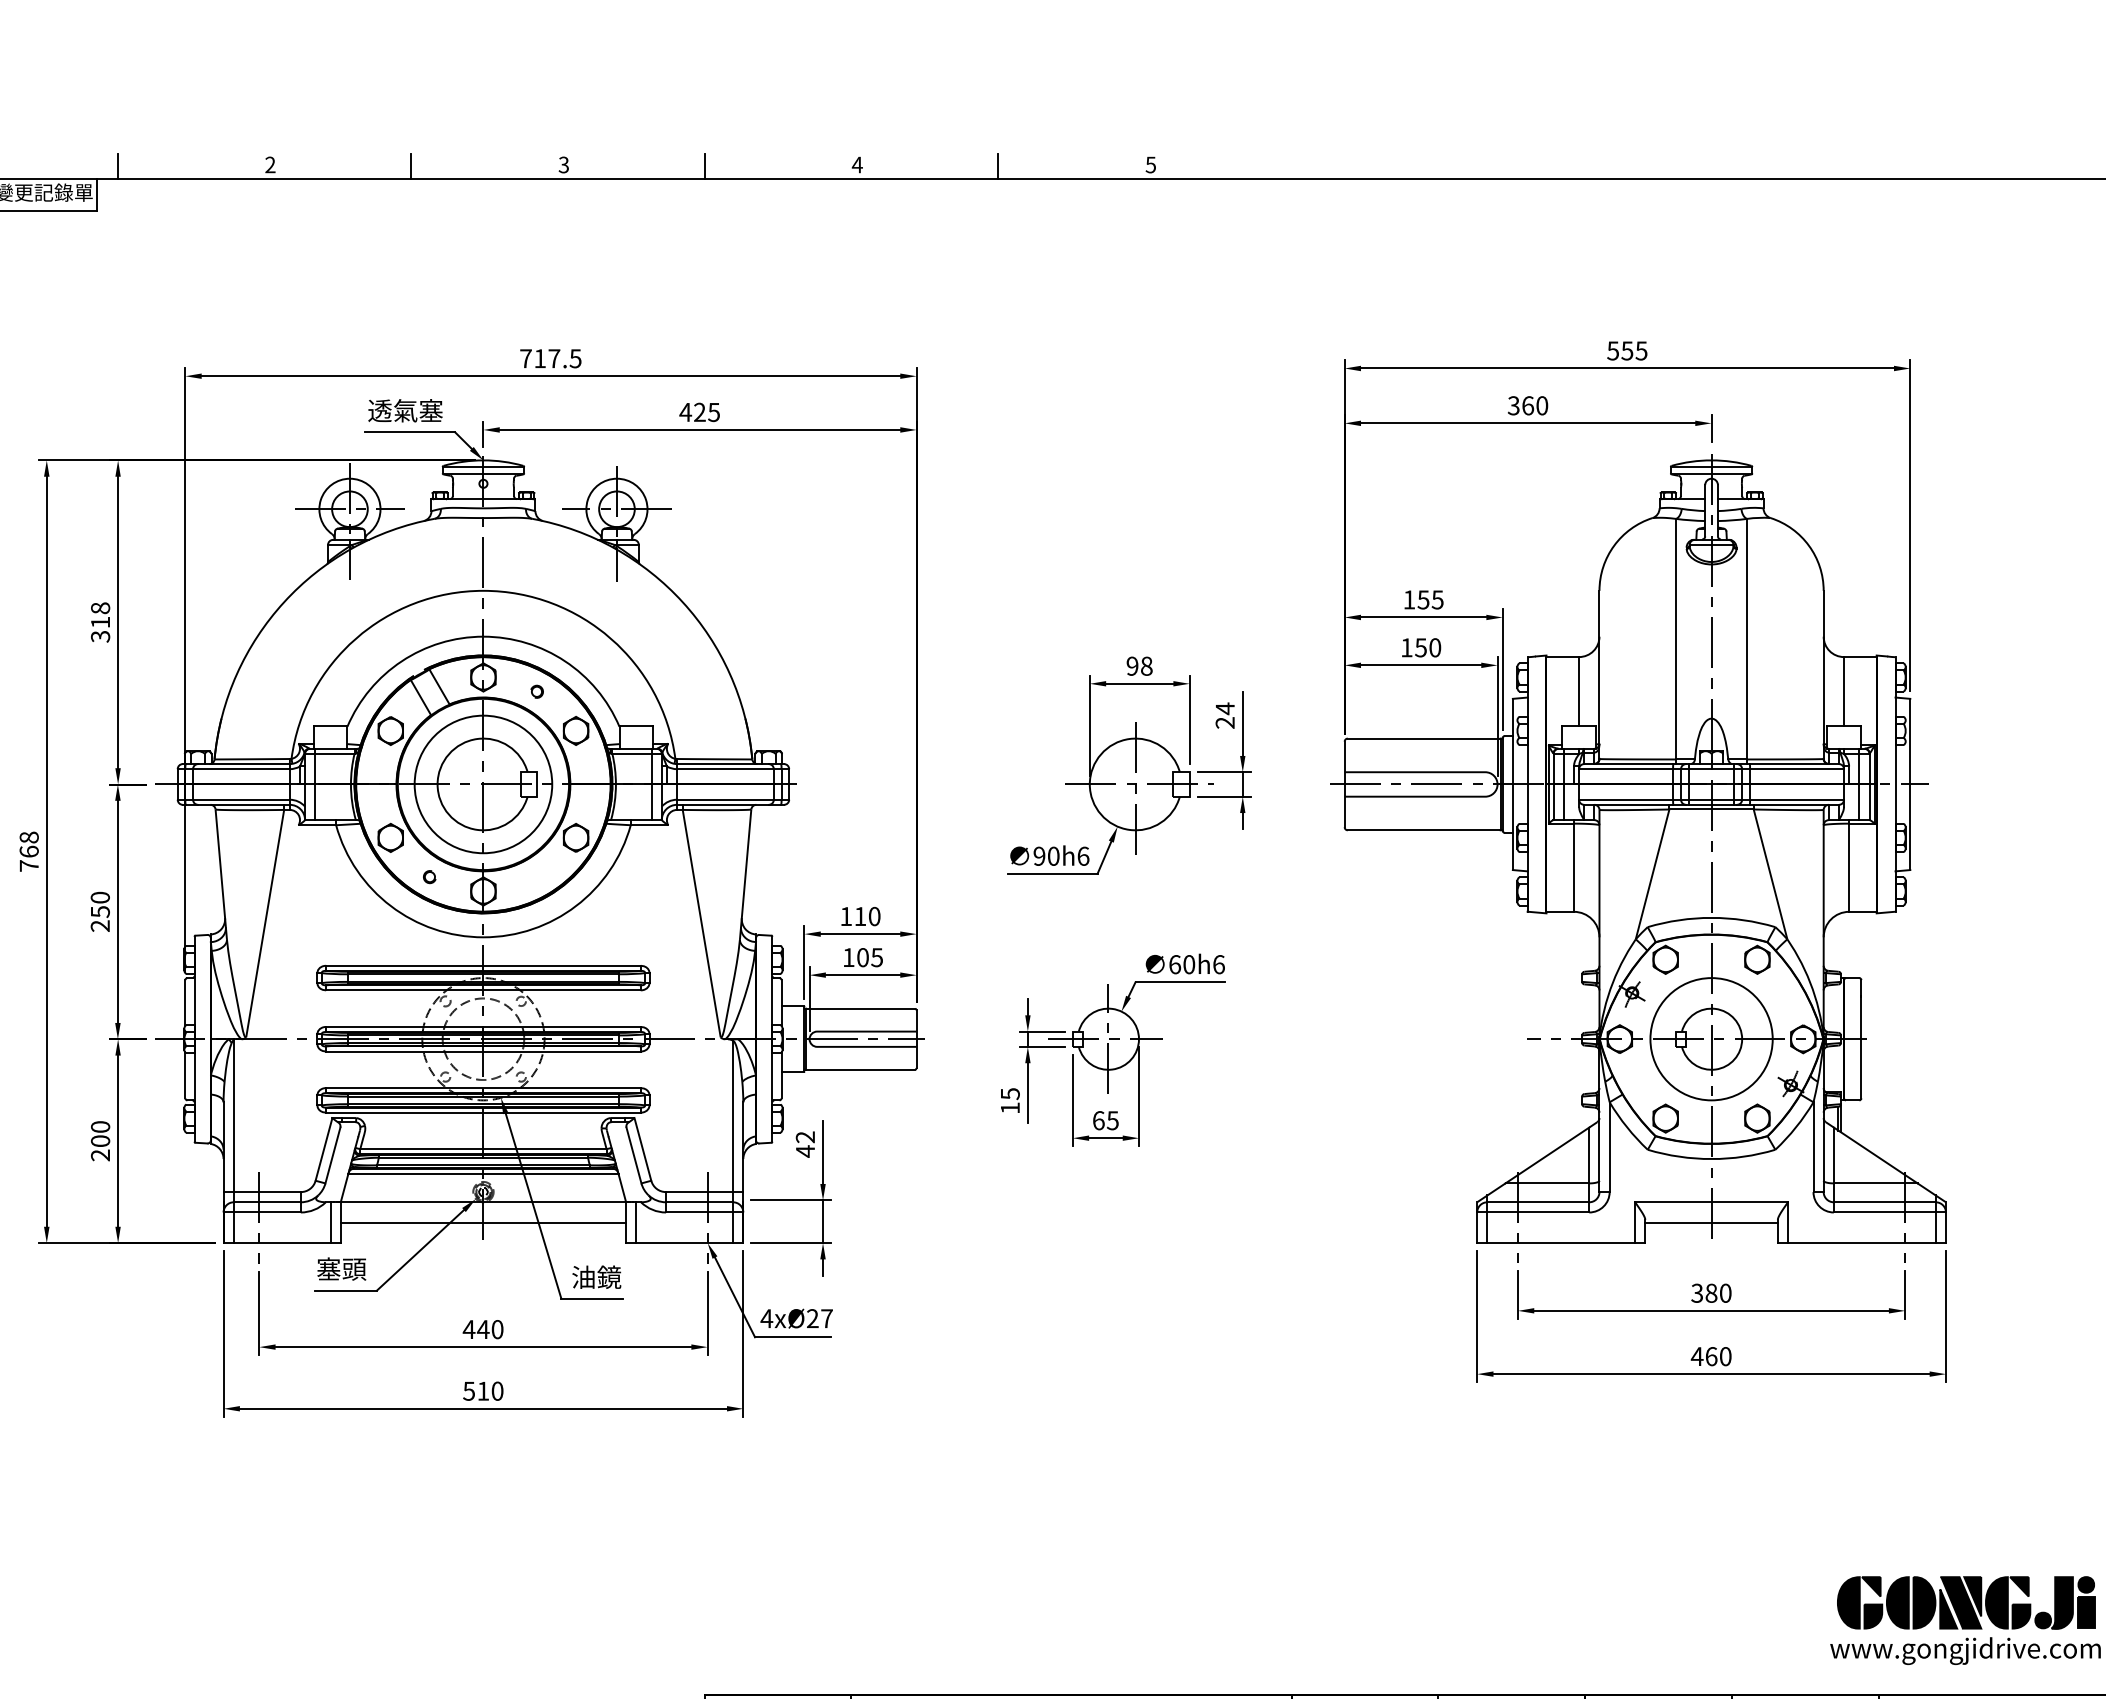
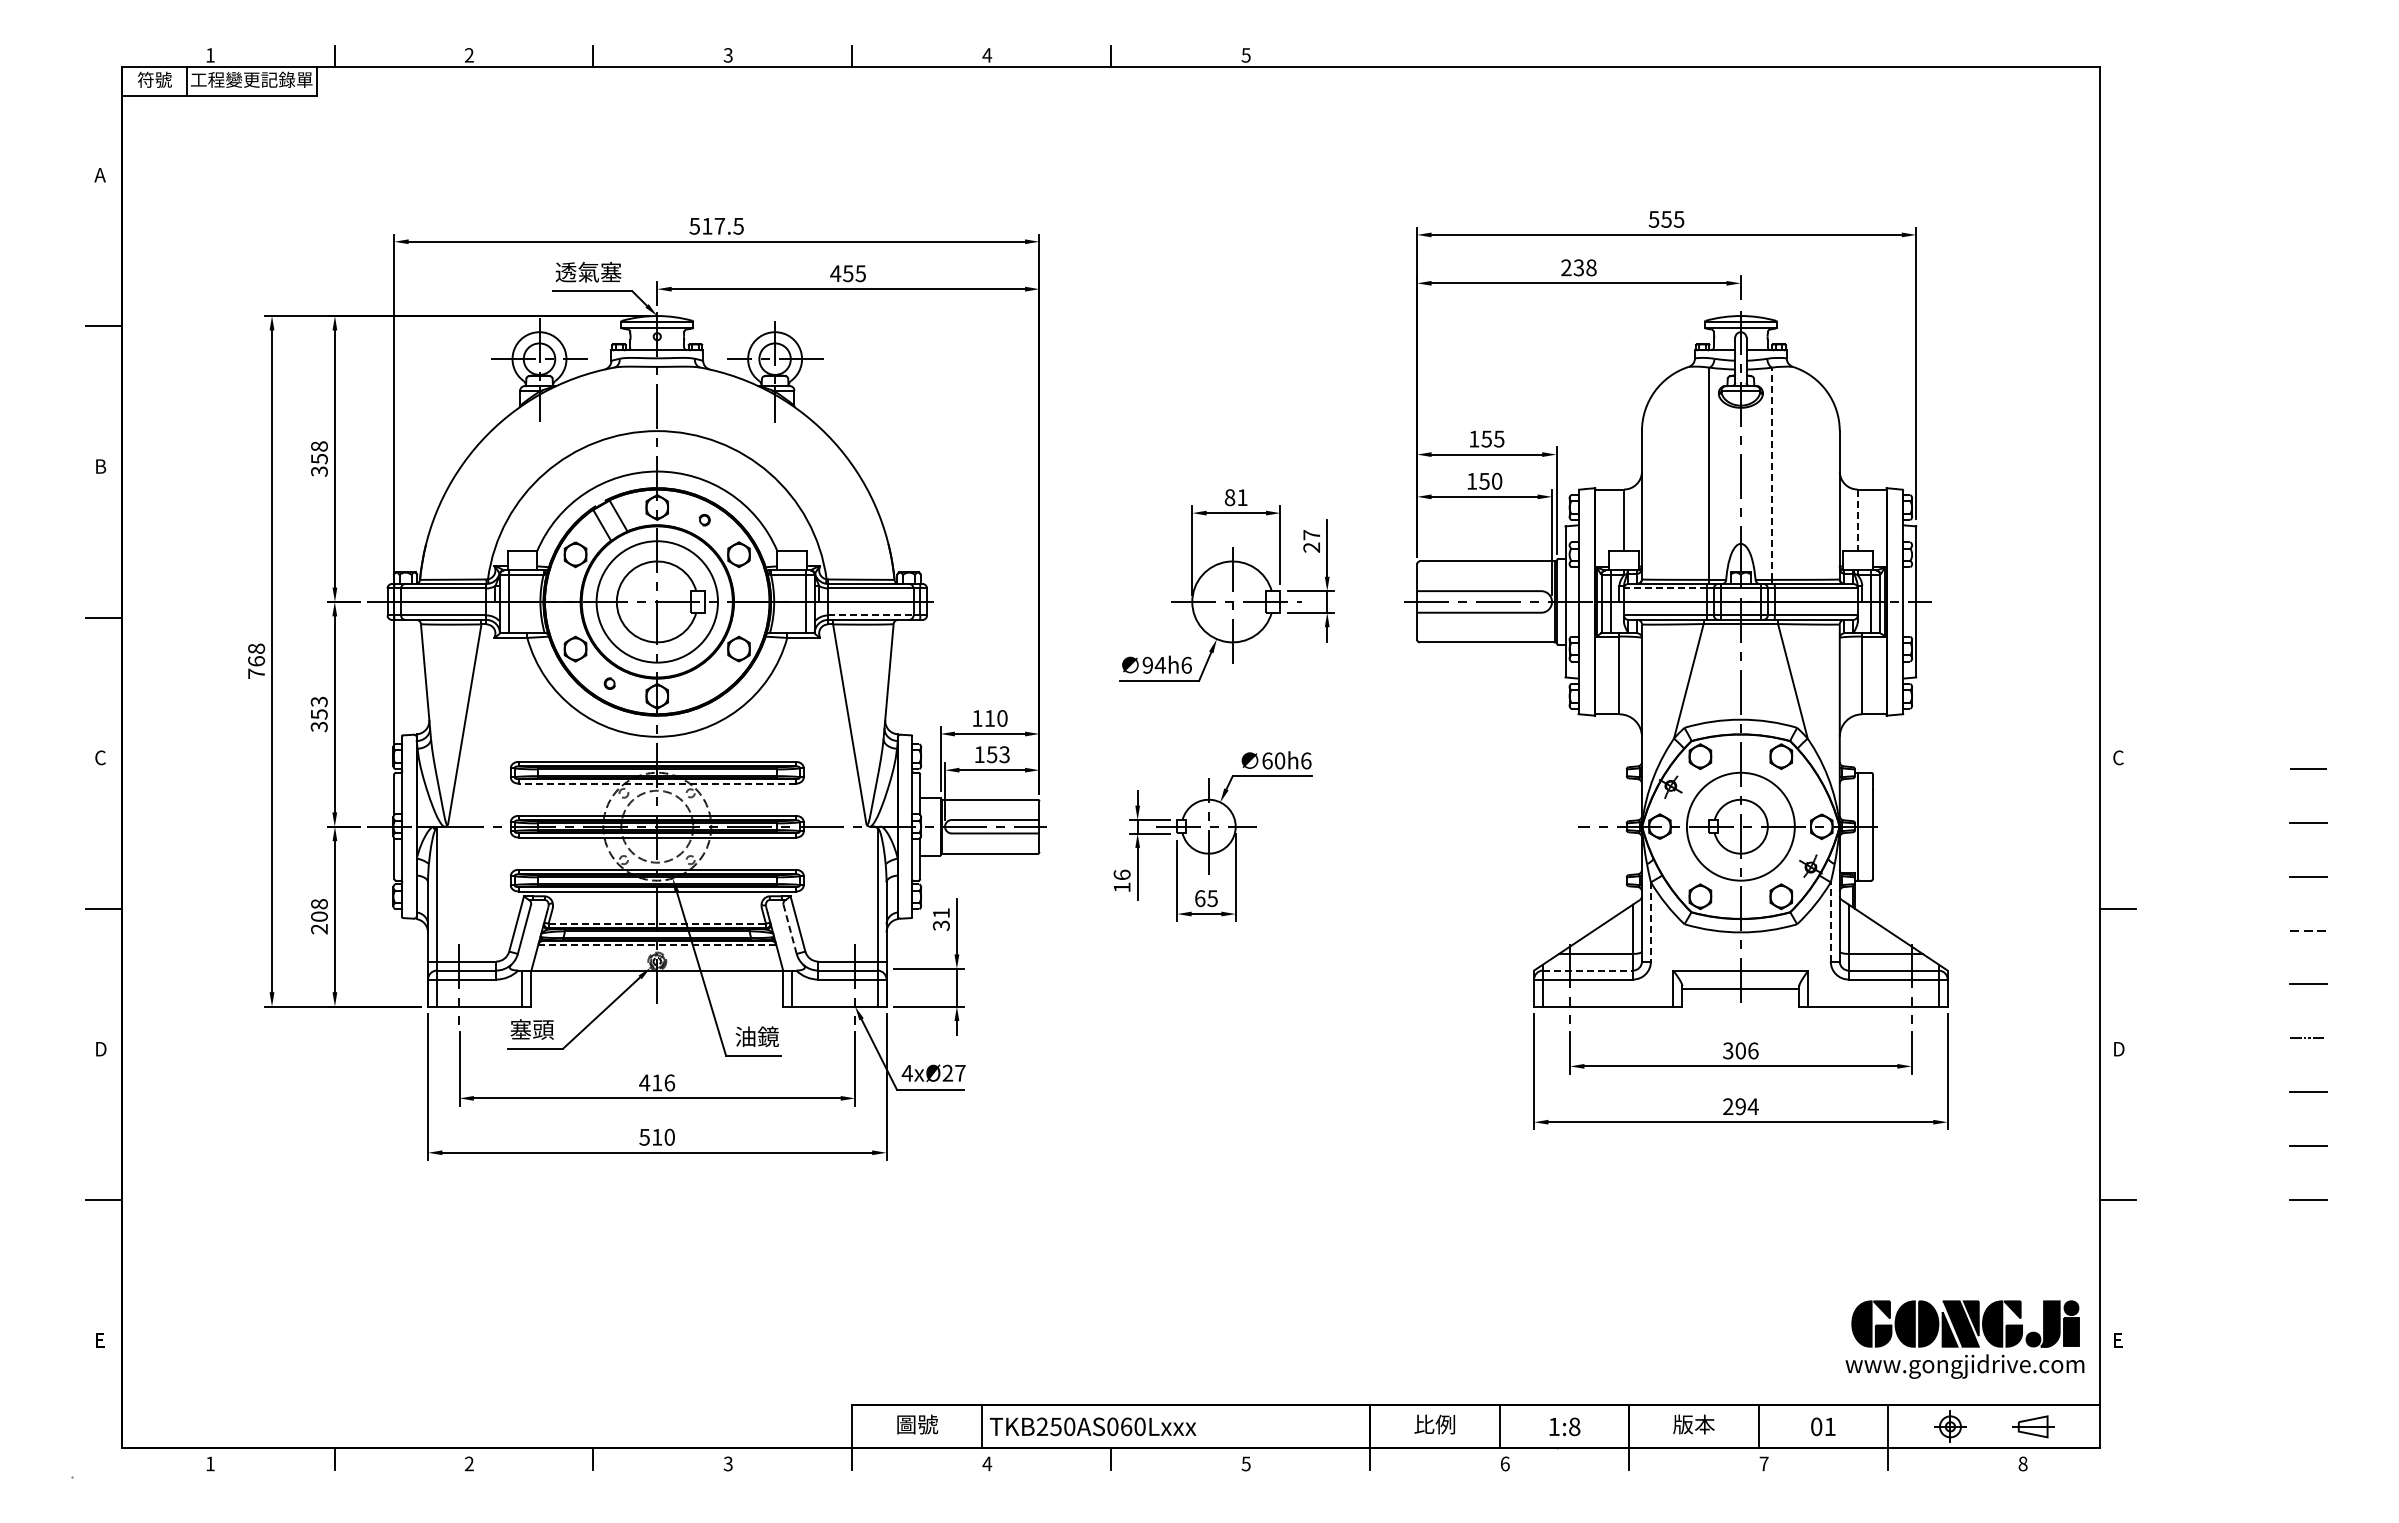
text: (525, 358) -> (694, 226), 717.5 -> 517.5
text: (1527, 405) -> (1578, 267), 360 -> 238
text: (700, 412) -> (848, 273), 425 -> 455
text: (100, 623) -> (319, 459), 318 -> 358
line: (1747, 638) -> (1772, 473), solid -> dashed
text: (1138, 666) -> (1235, 497), 98 -> 81
line: (1843, 692) -> (1857, 520), solid -> dashed
text: (1224, 708) -> (1311, 534), 24 -> 27
line: (1625, 769) -> (1664, 588), solid -> dashed
line: (725, 799) -> (870, 615), solid -> dashed
text: (1052, 855) -> (1159, 664), 90h6 -> 94h6
text: (100, 912) -> (319, 714), 250 -> 353
text: (869, 957) -> (997, 754), 105 -> 153
line: (483, 990) -> (657, 783), solid -> dashed
text: (1009, 1093) -> (1121, 874), 15 -> 16
text: (100, 1127) -> (319, 904), 200 -> 208
text: (804, 1144) -> (940, 919), 42 -> 31
line: (1609, 1146) -> (1650, 921), solid -> dashed
line: (1813, 1146) -> (1830, 921), solid -> dashed
line: (483, 1148) -> (657, 923), solid -> dashed
line: (634, 1155) -> (790, 929), solid -> dashed
line: (482, 1173) -> (656, 945), solid -> dashed
line: (1538, 1202) -> (1588, 970), solid -> dashed
line: (483, 1222) -> (657, 988), removed
text: (1717, 1292) -> (1746, 1050), 380 -> 306
text: (490, 1329) -> (663, 1082), 440 -> 416
text: (1711, 1356) -> (1740, 1106), 460 -> 294

